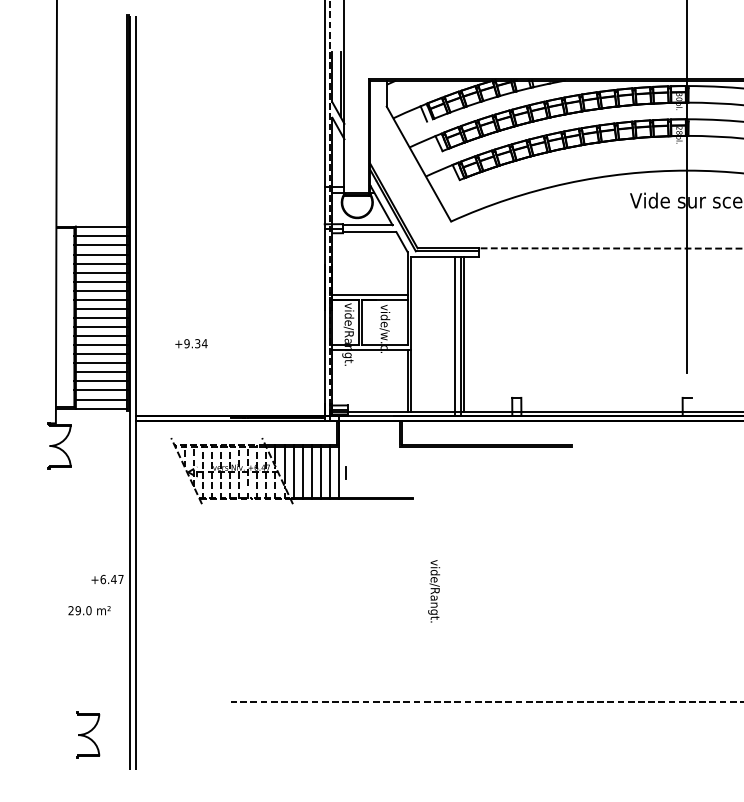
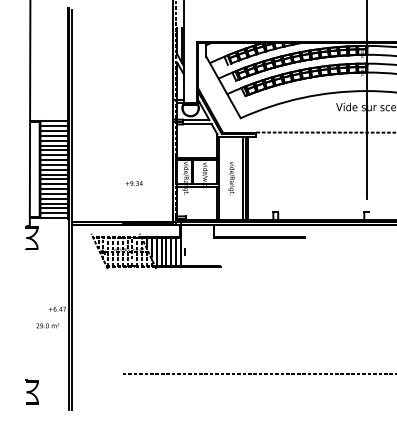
text: (190, 343) -> (133, 183), moved
text: (433, 591) -> (231, 178), moved
part: (87, 733) -> (31, 391), moved

